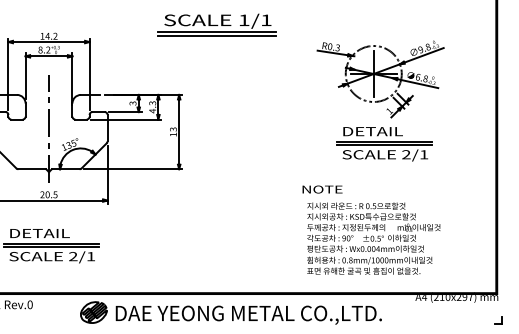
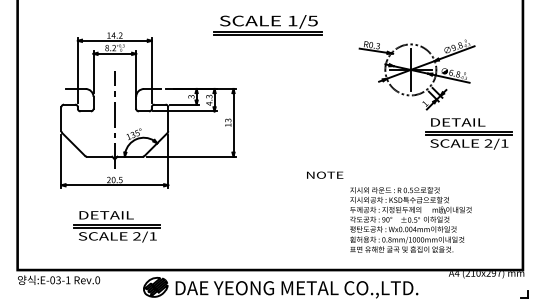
text: (265, 19) -> (312, 20), 1/1 -> 1/5
part: (384, 143) -> (468, 133), moved
text: (322, 188) -> (325, 174), moved

